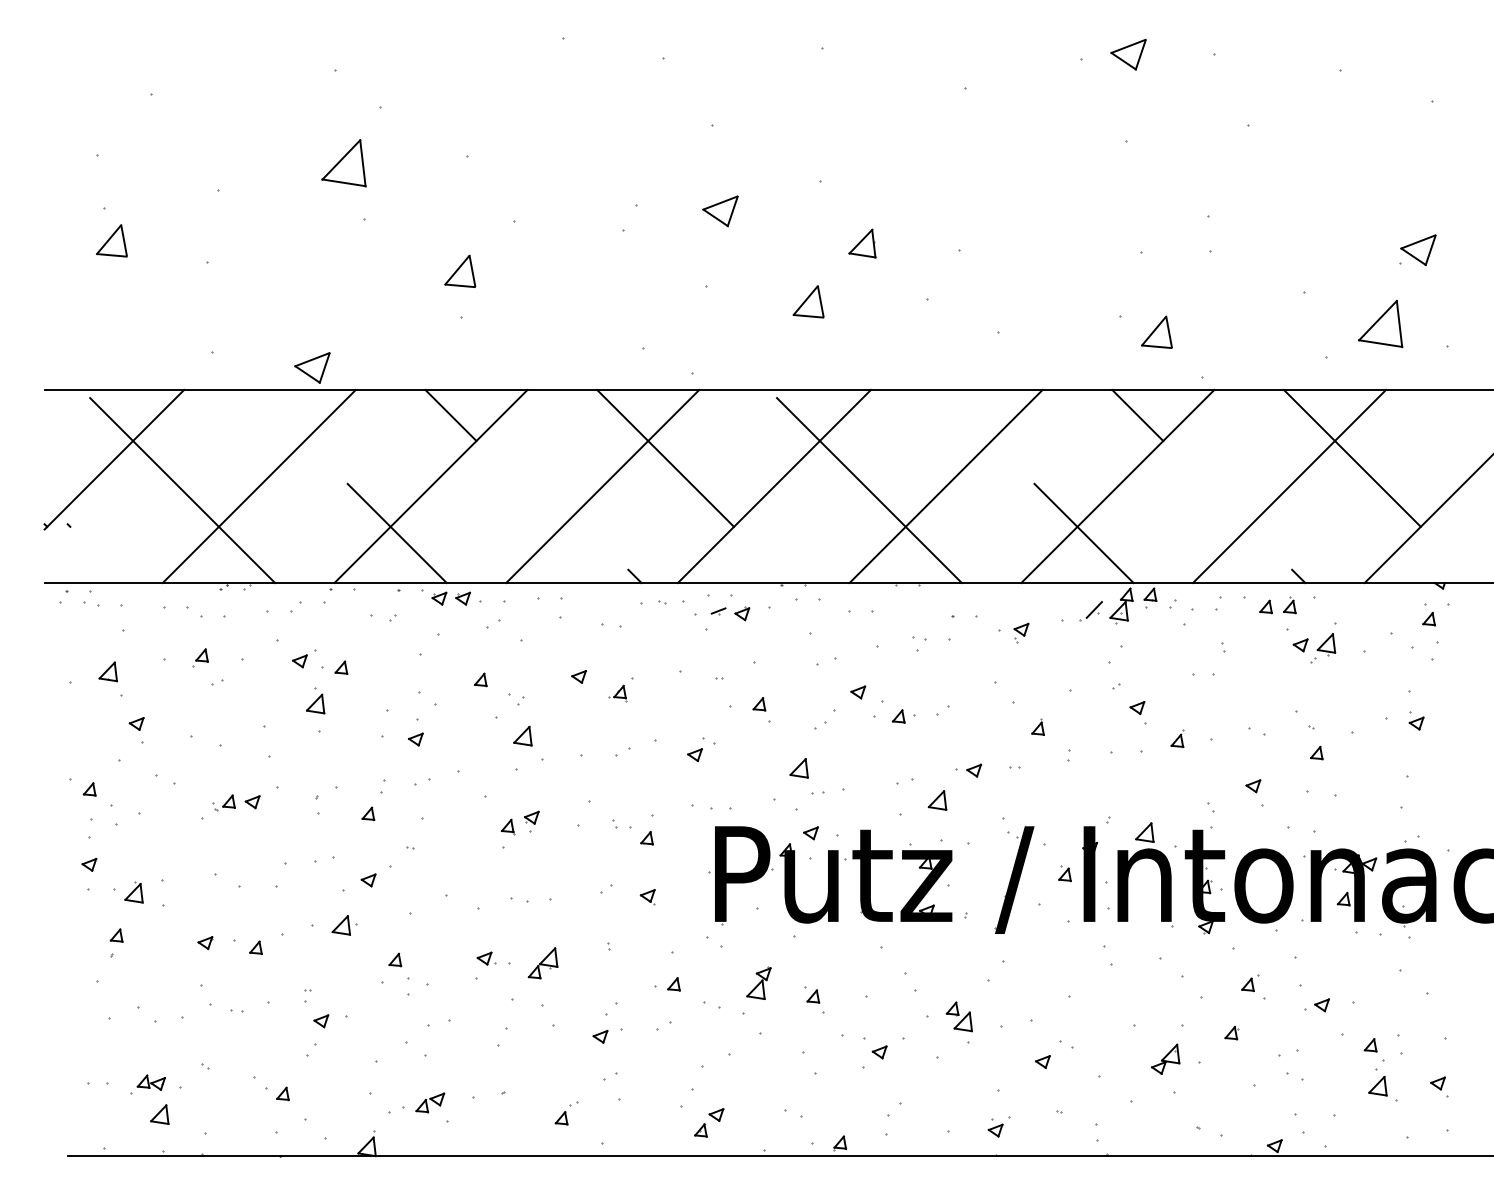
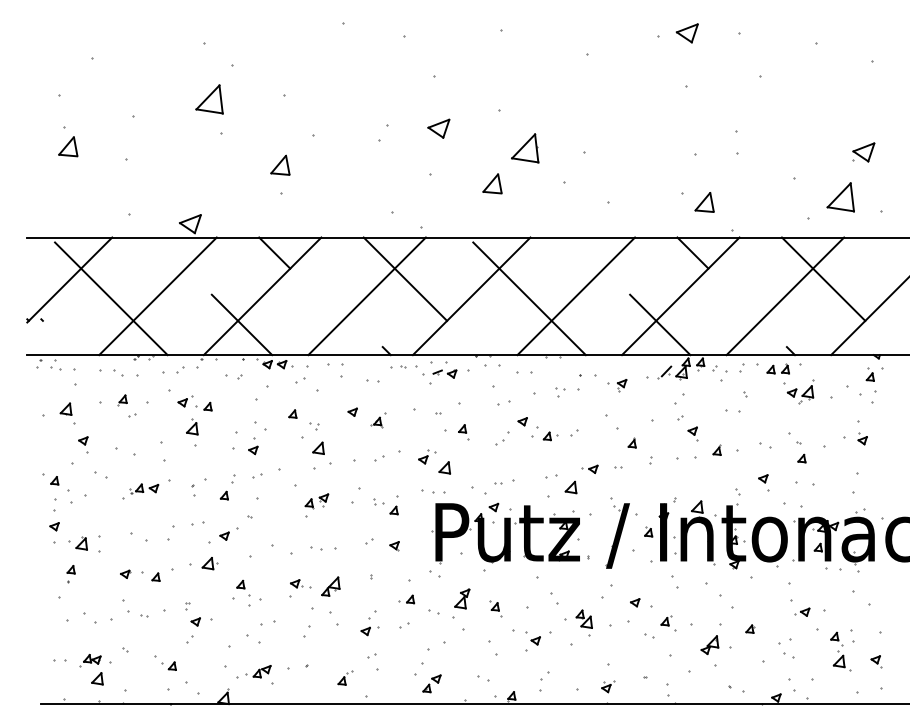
part: (862, 243) -> (525, 148), size x1.67
part: (798, 767) -> (444, 467), moved
part: (1253, 987) -> (668, 623), moved
part: (1043, 1061) -> (635, 602), moved

